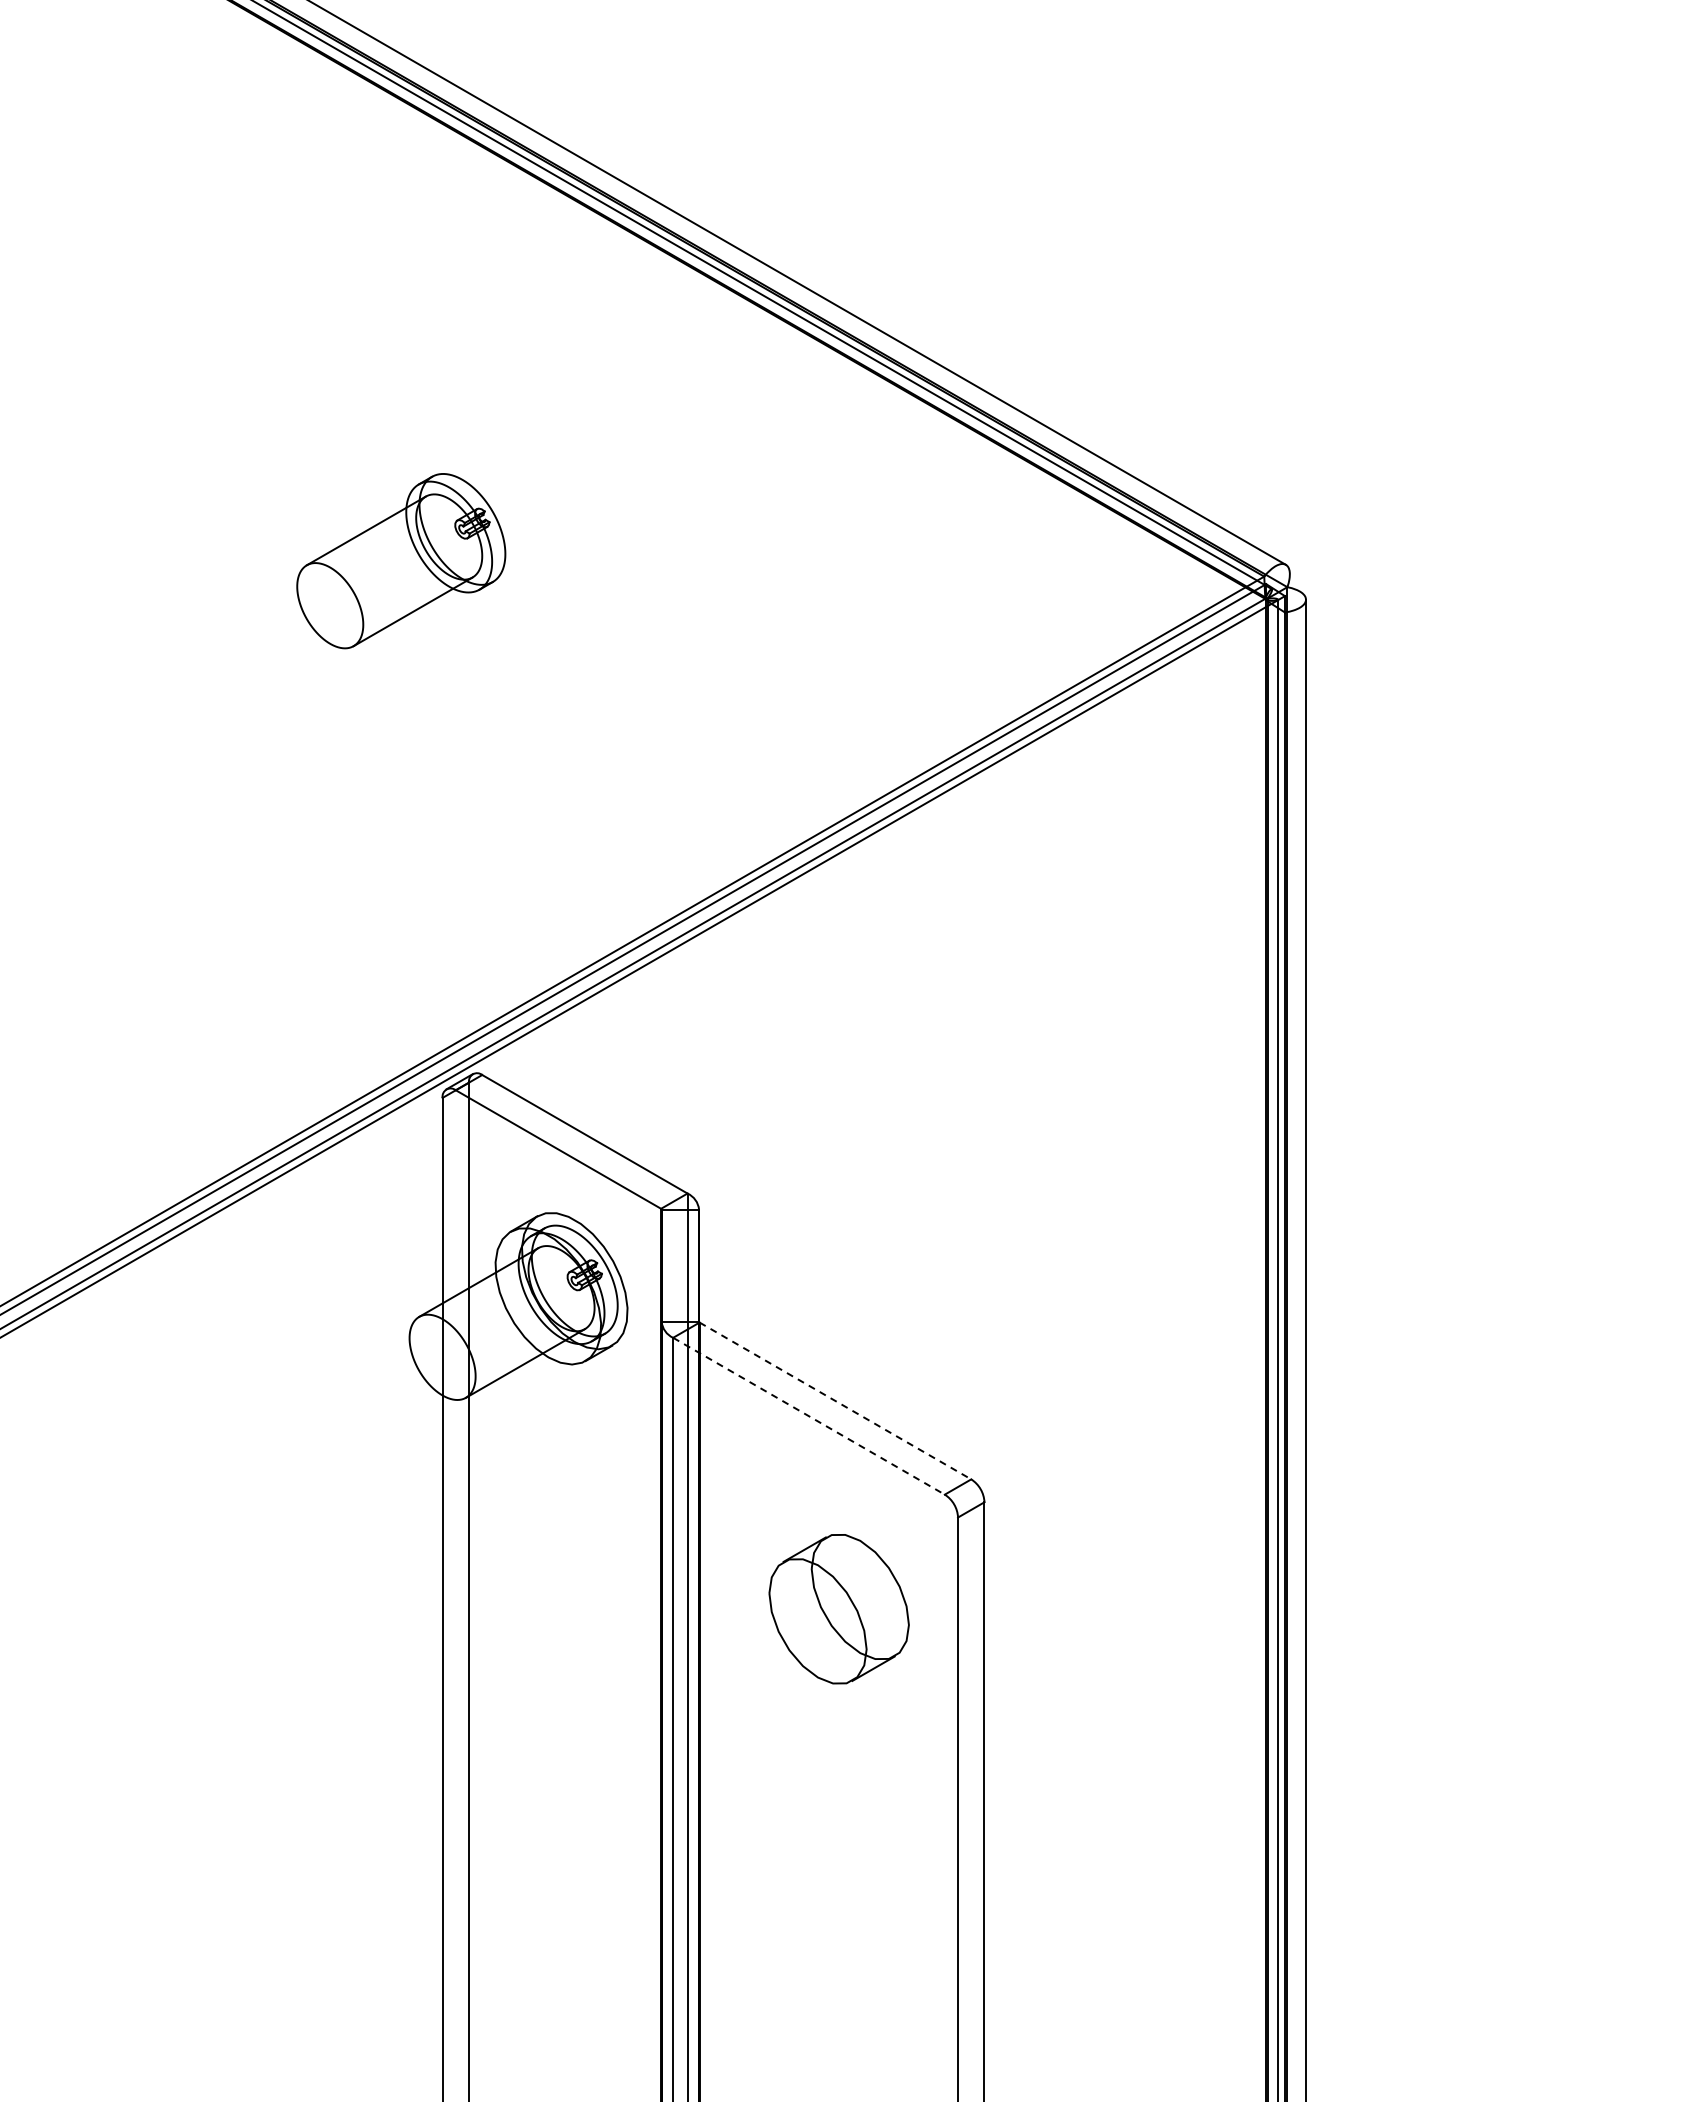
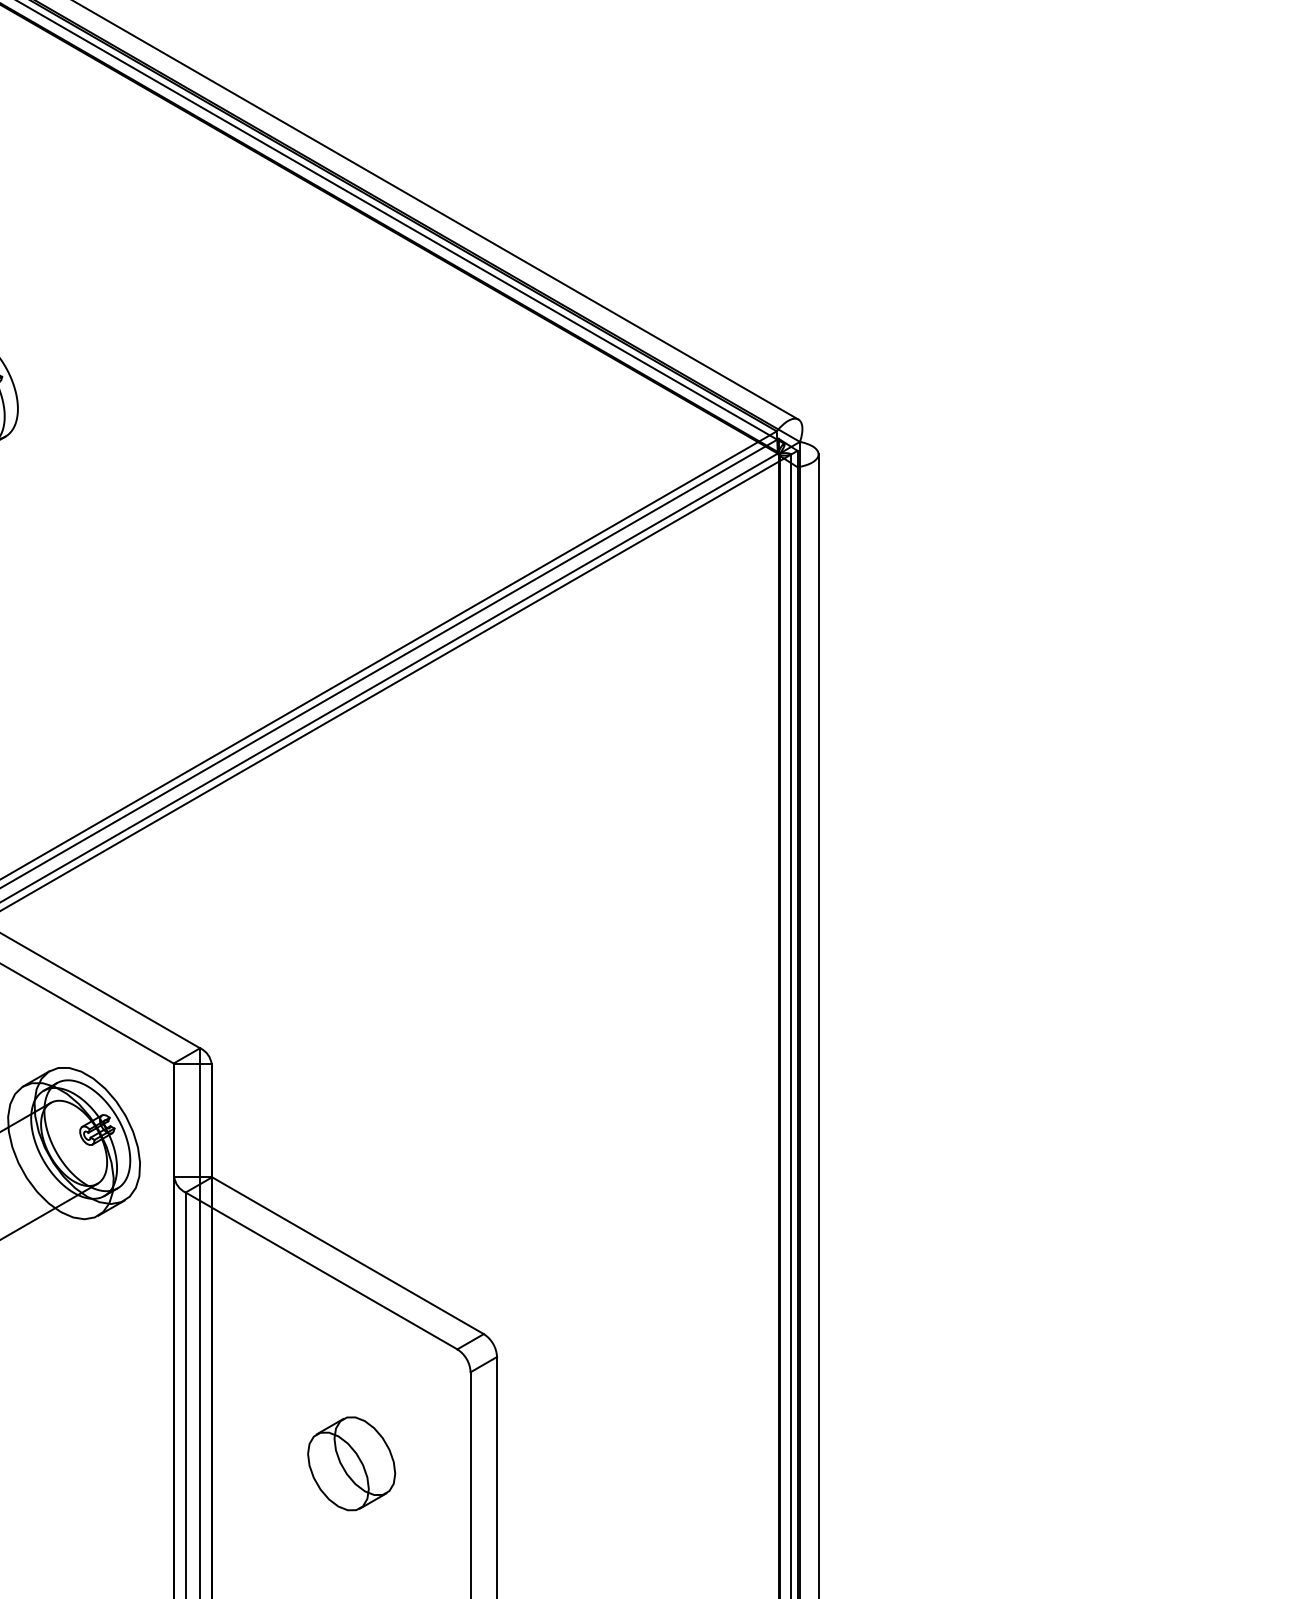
line: (835, 1400) -> (348, 1255), dashed -> solid
line: (809, 1416) -> (322, 1271), dashed -> solid
part: (838, 1608) -> (351, 1463), size x0.62

